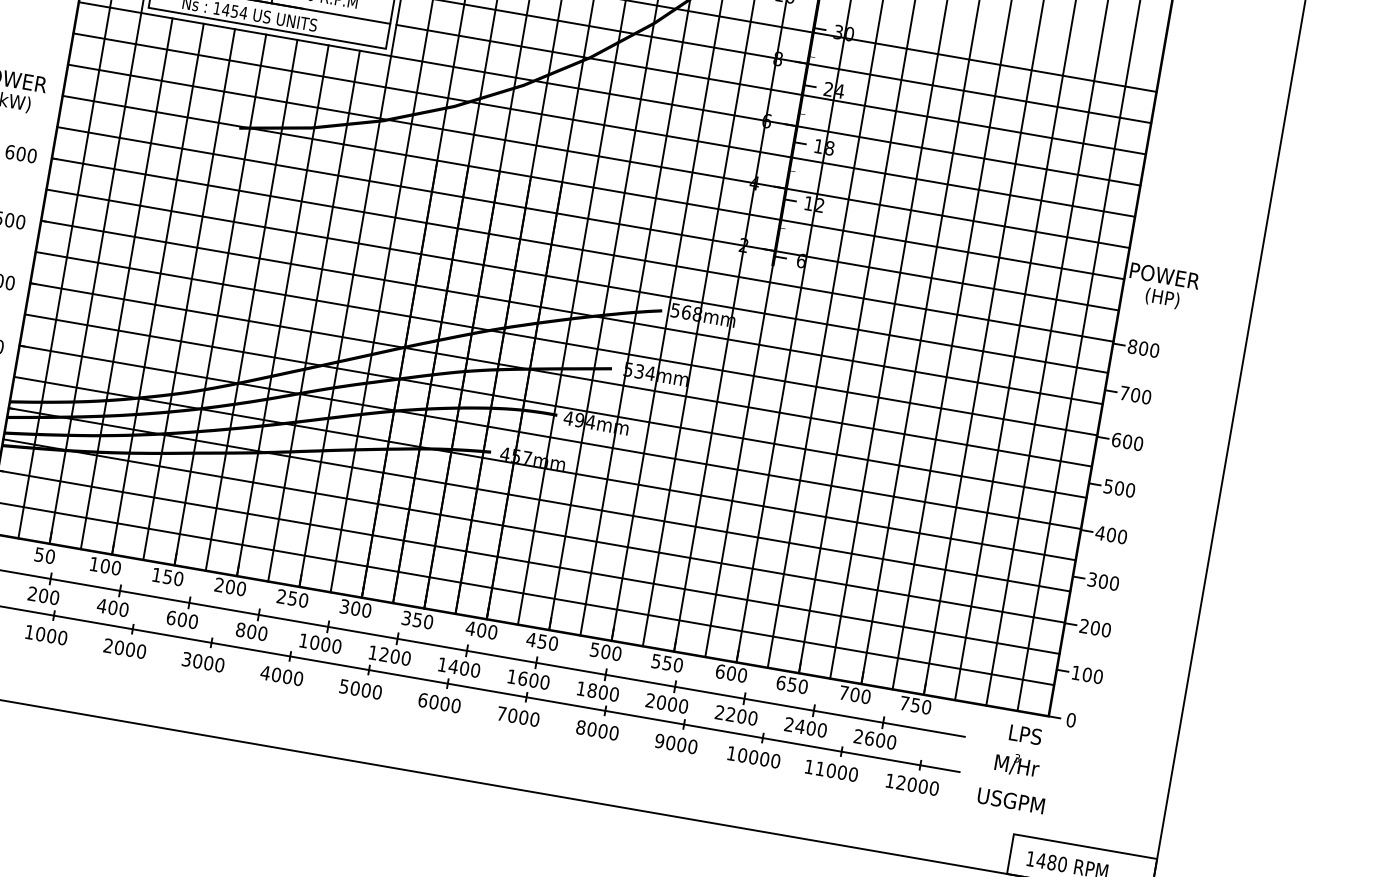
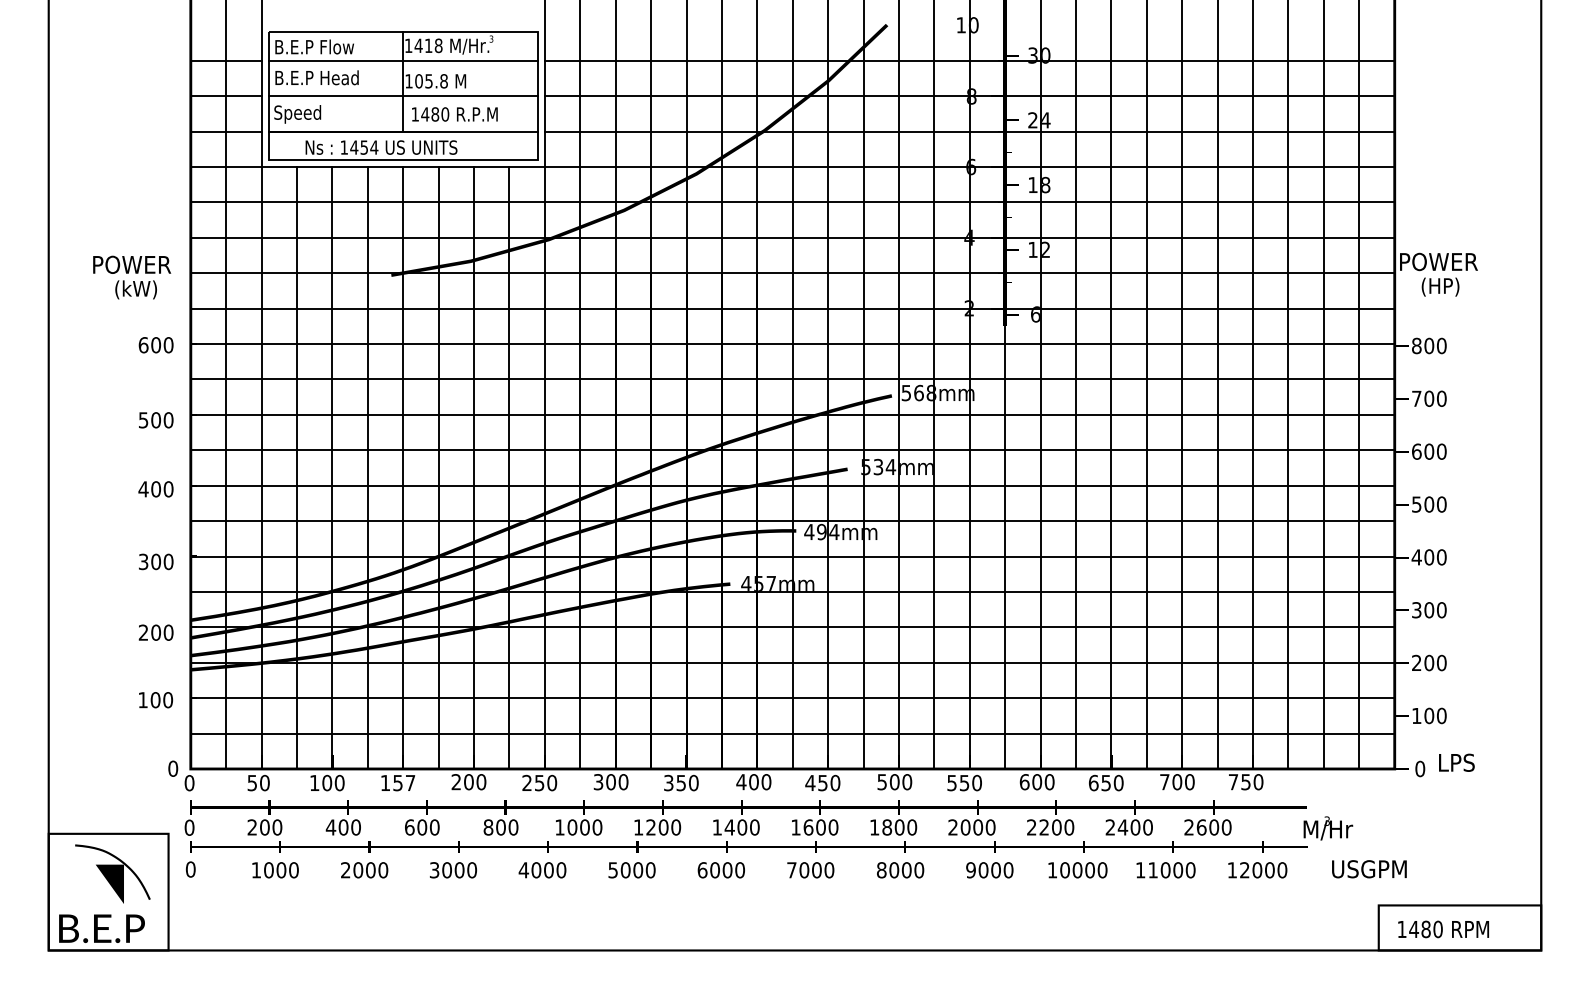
text: (178, 578) -> (410, 782), 150 -> 157
text: (1025, 734) -> (1456, 762), moved
text: (1017, 765) -> (1328, 828), moved

